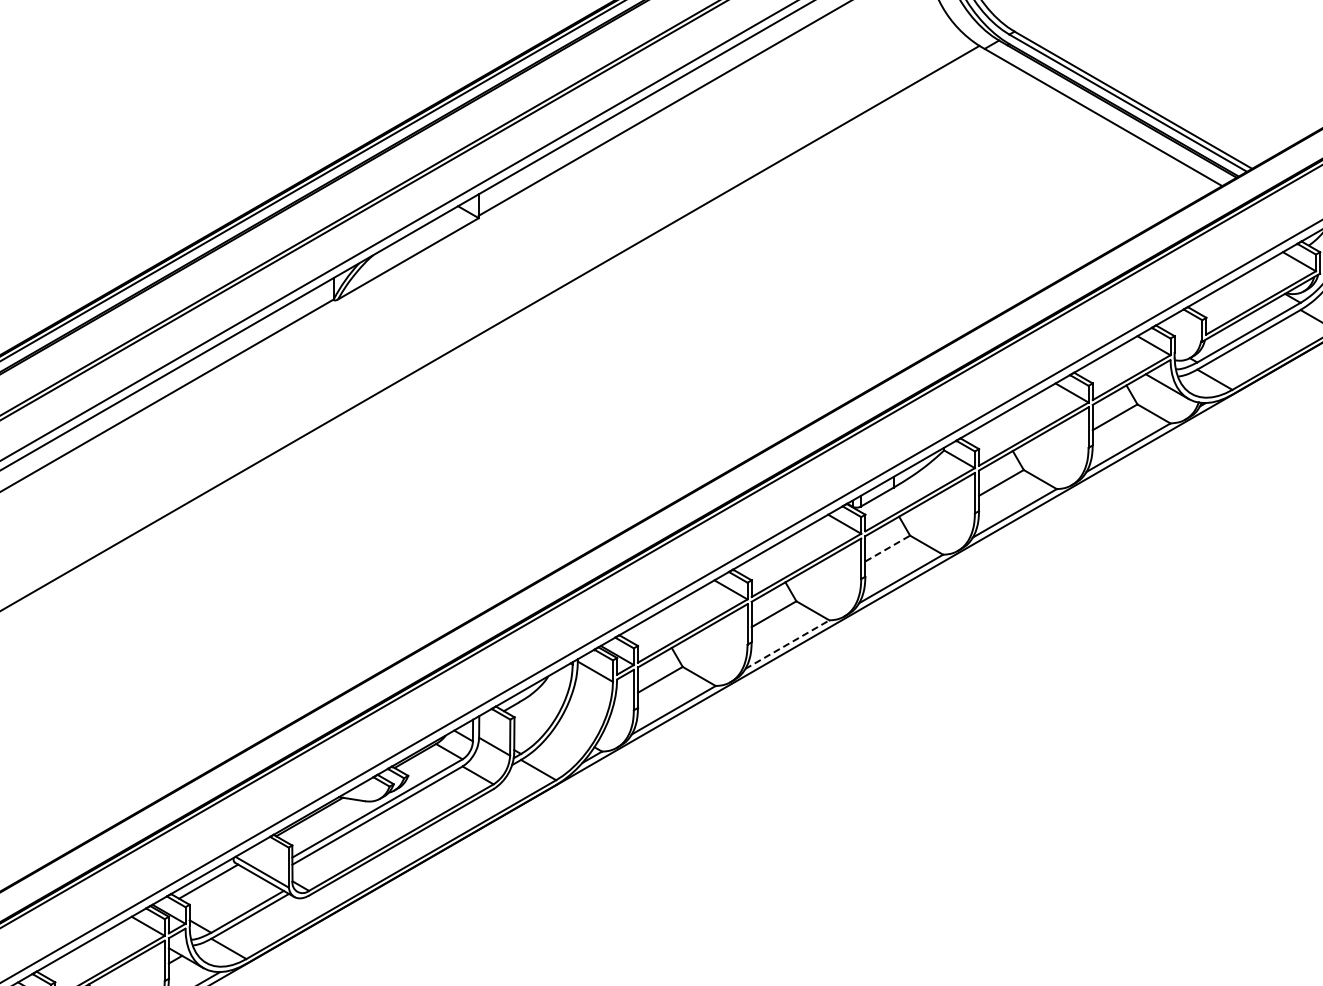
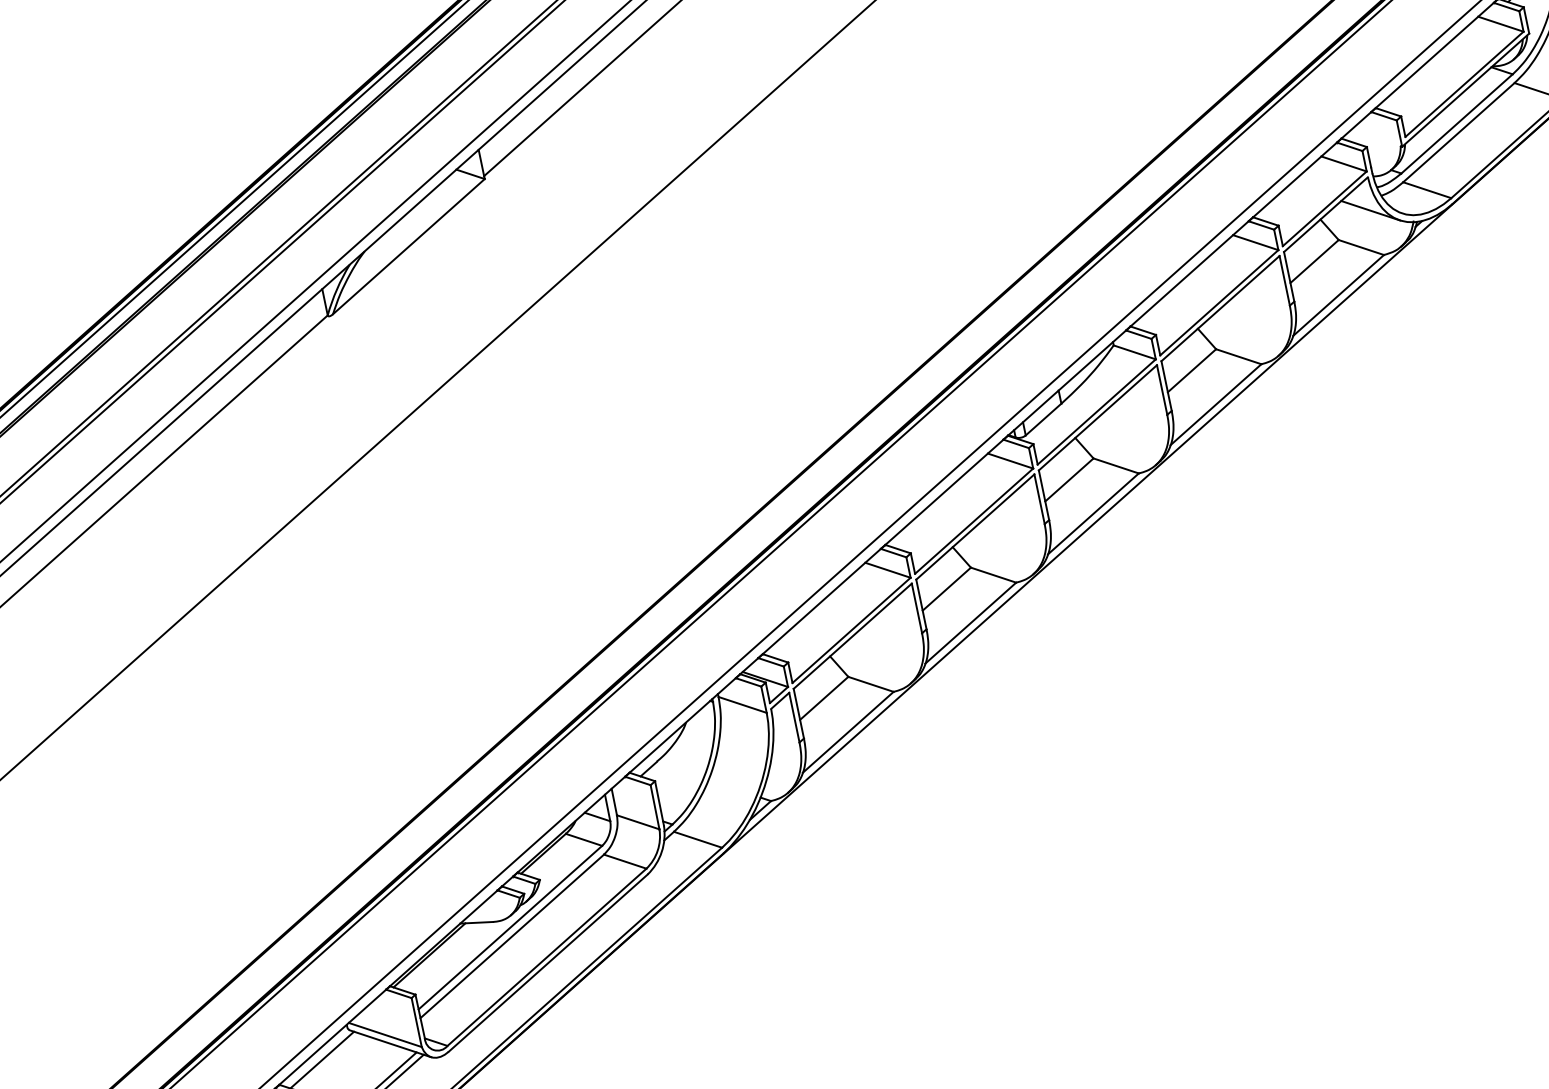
line: (887, 548) -> (1069, 479), dashed -> solid
line: (787, 644) -> (970, 622), dashed -> solid

